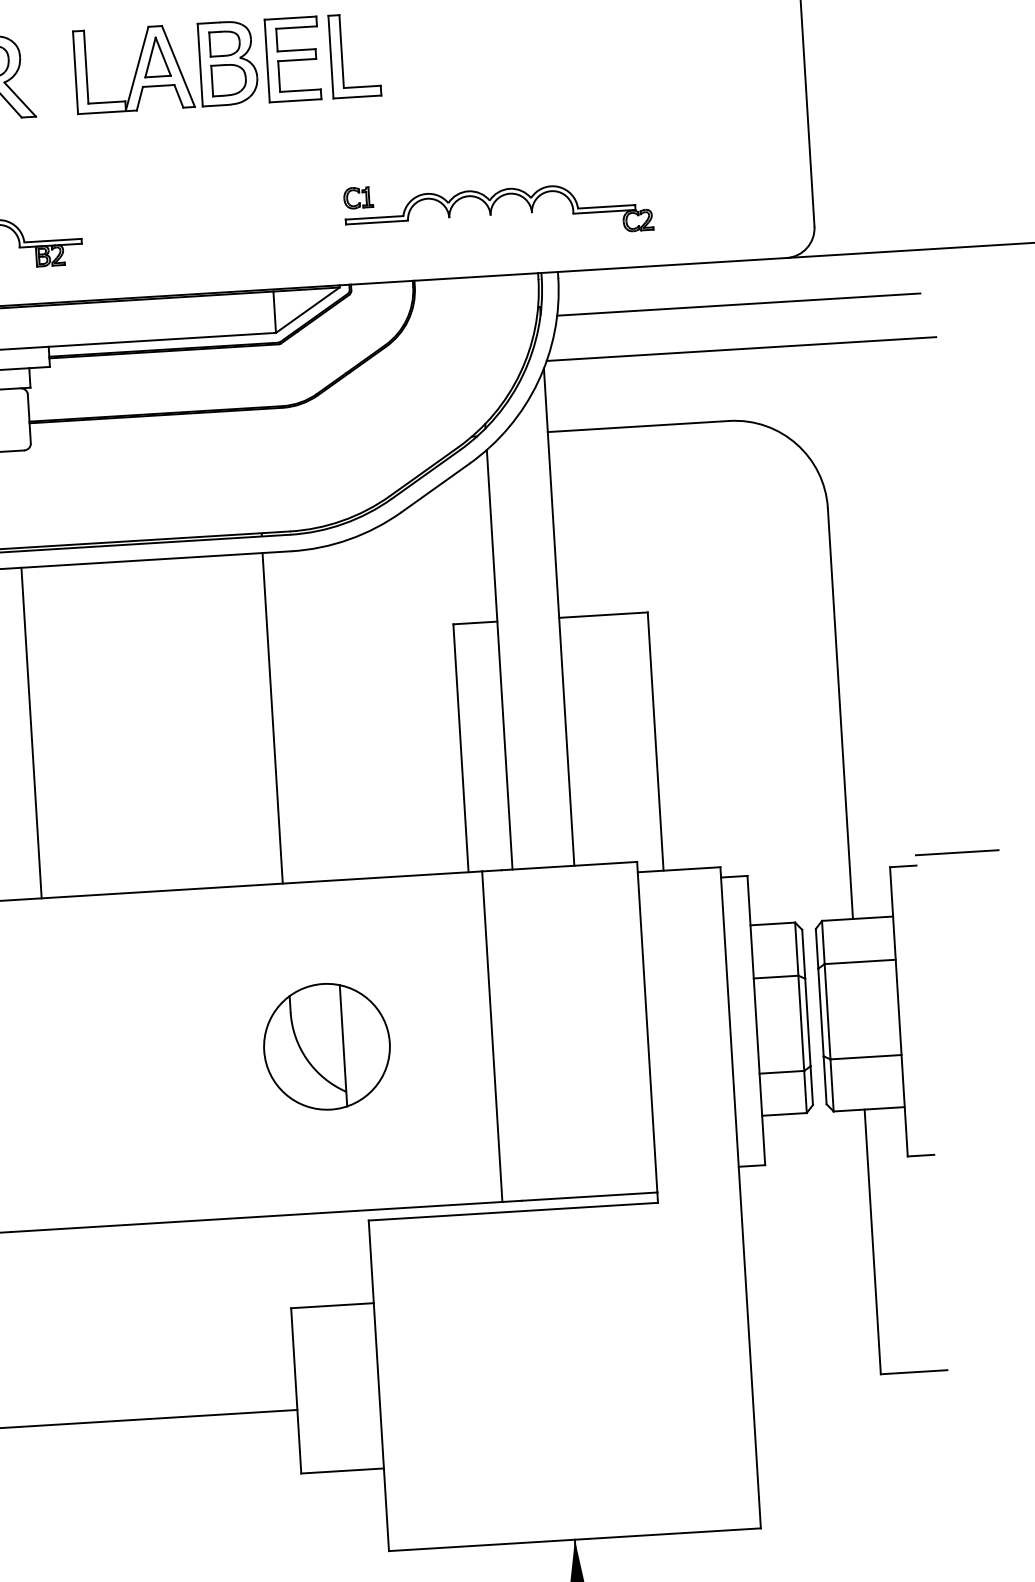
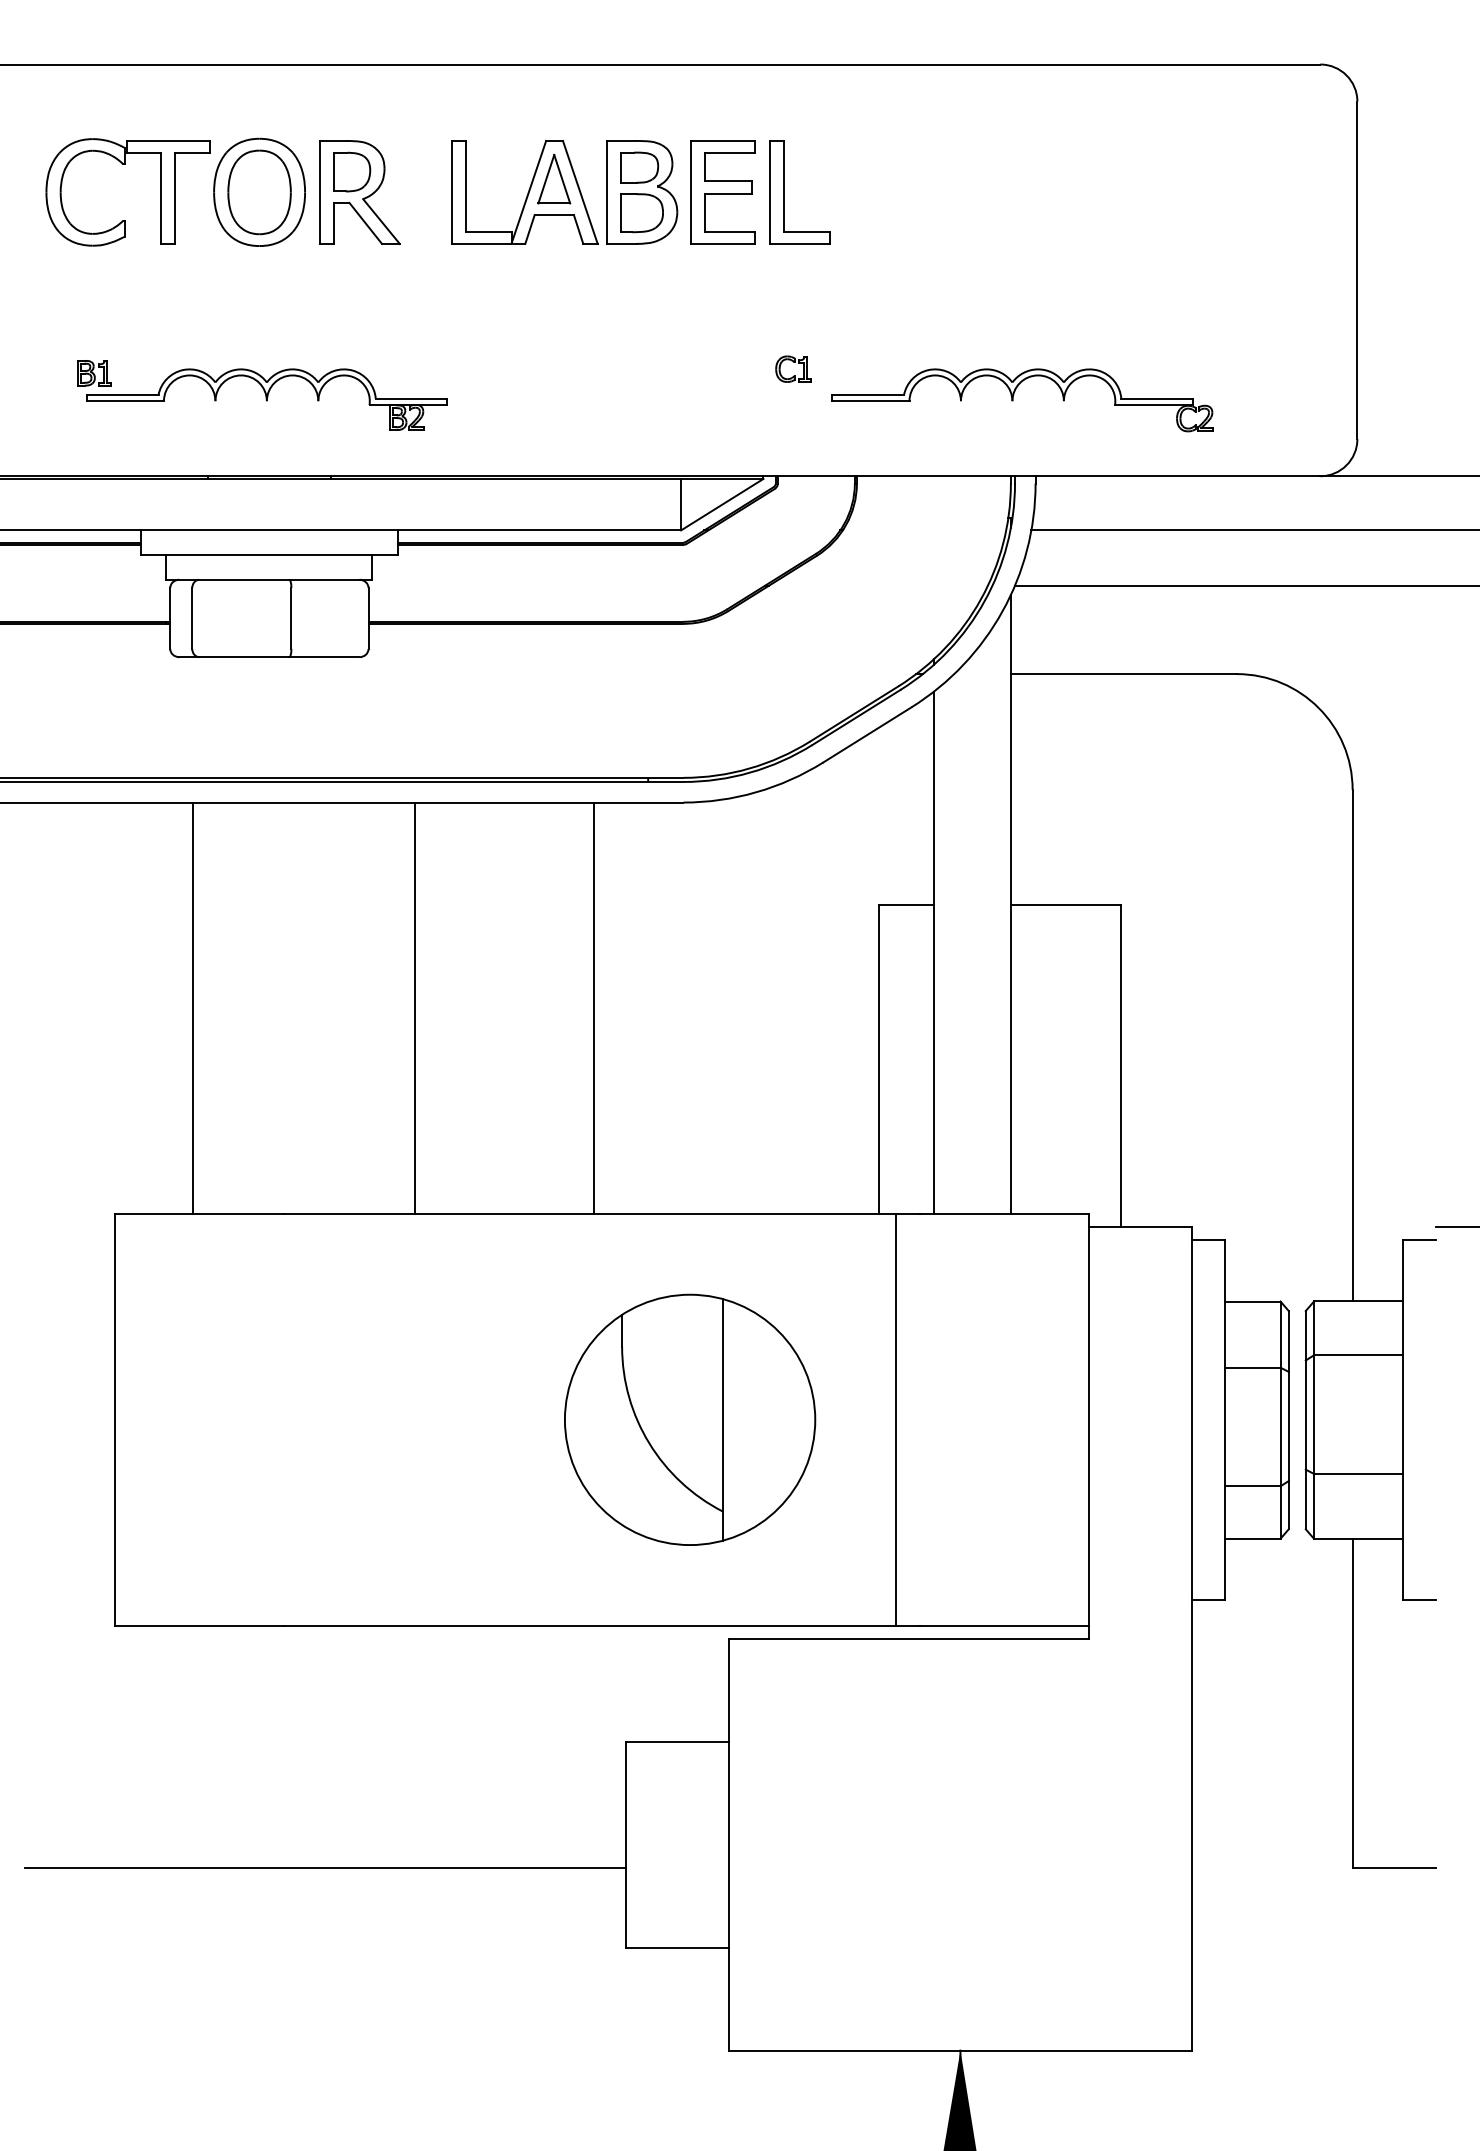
part: (491, 215) -> (1013, 400), moved
line: (272, 718) -> (593, 1008), moved
line: (31, 733) -> (415, 1008), moved
part: (327, 1047) -> (690, 1420), size x1.6

